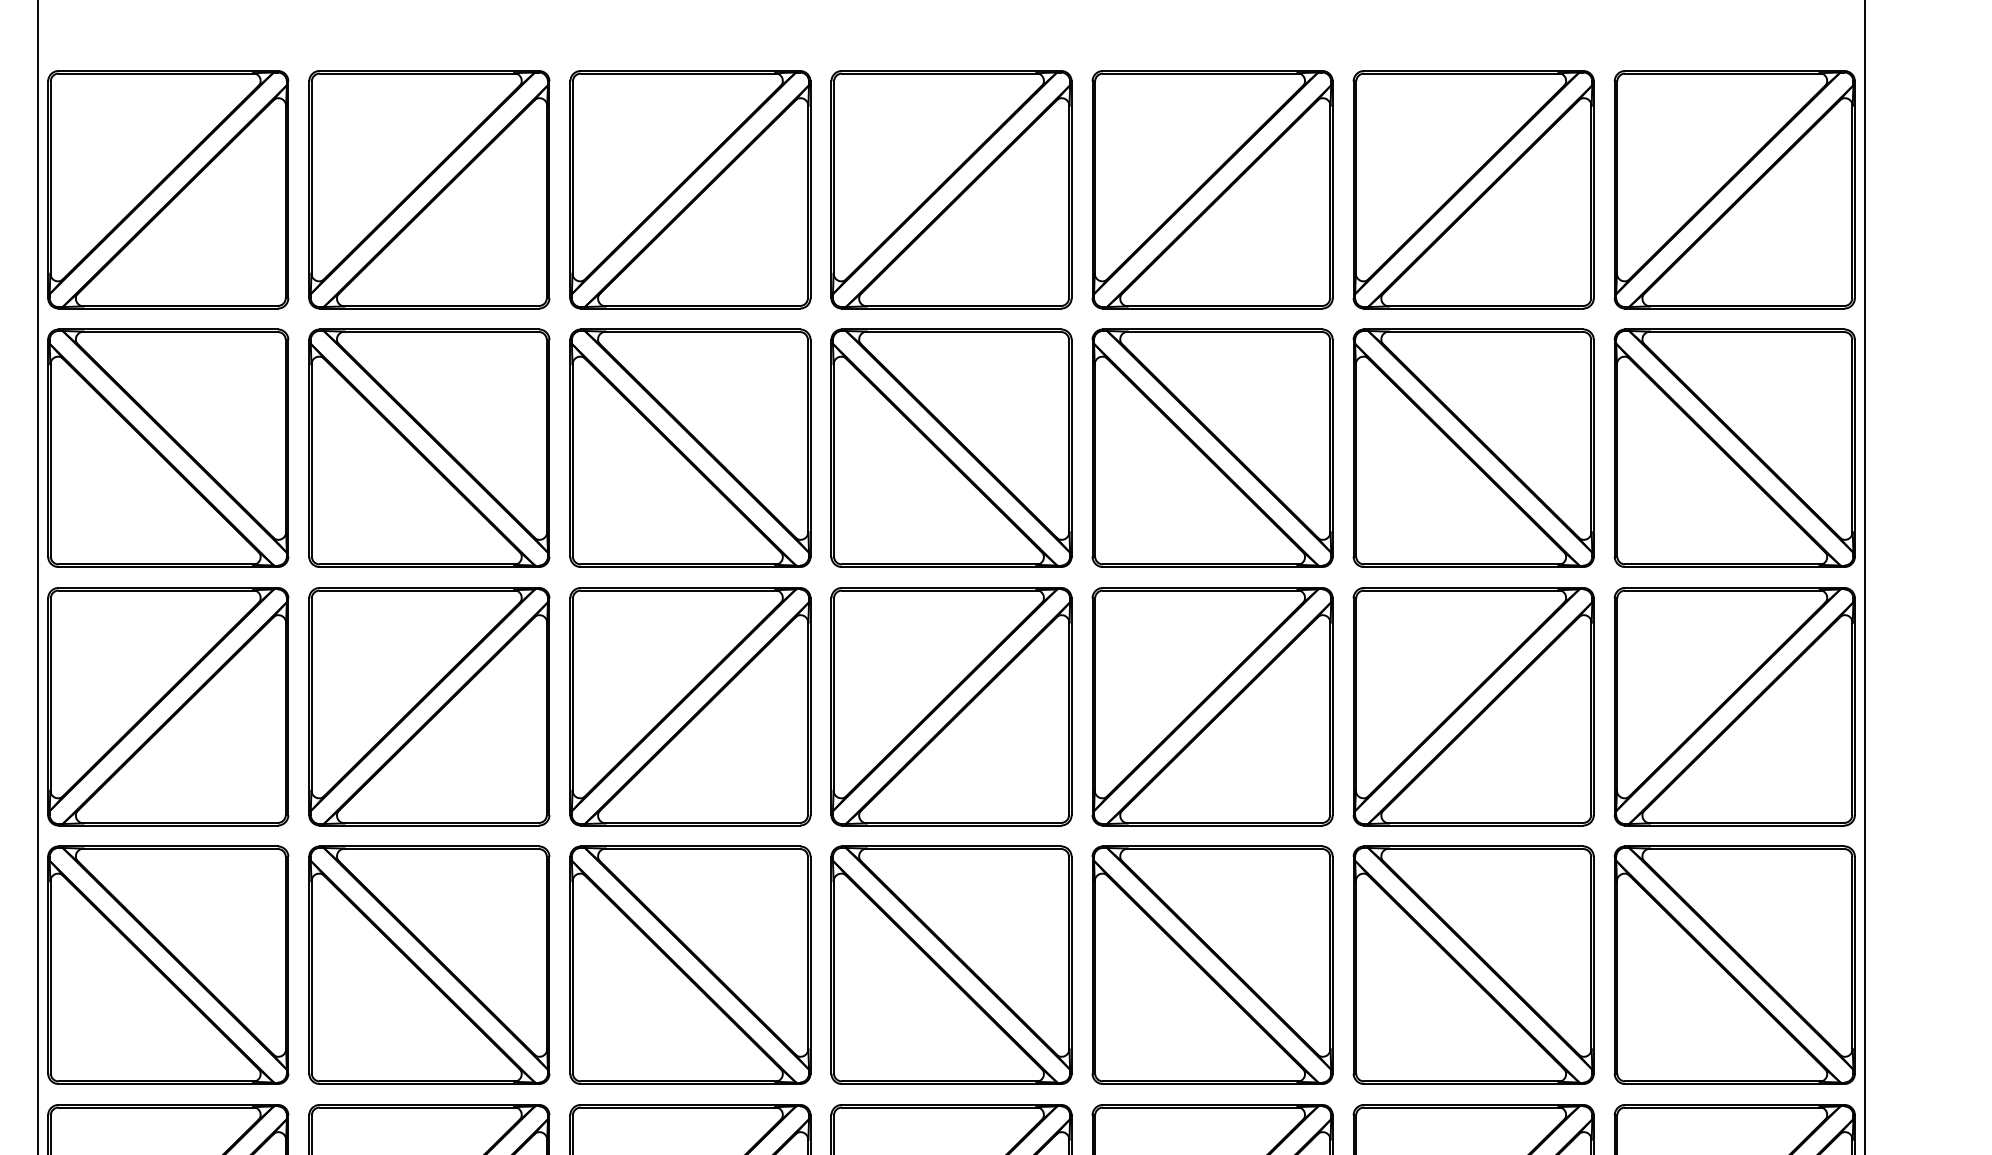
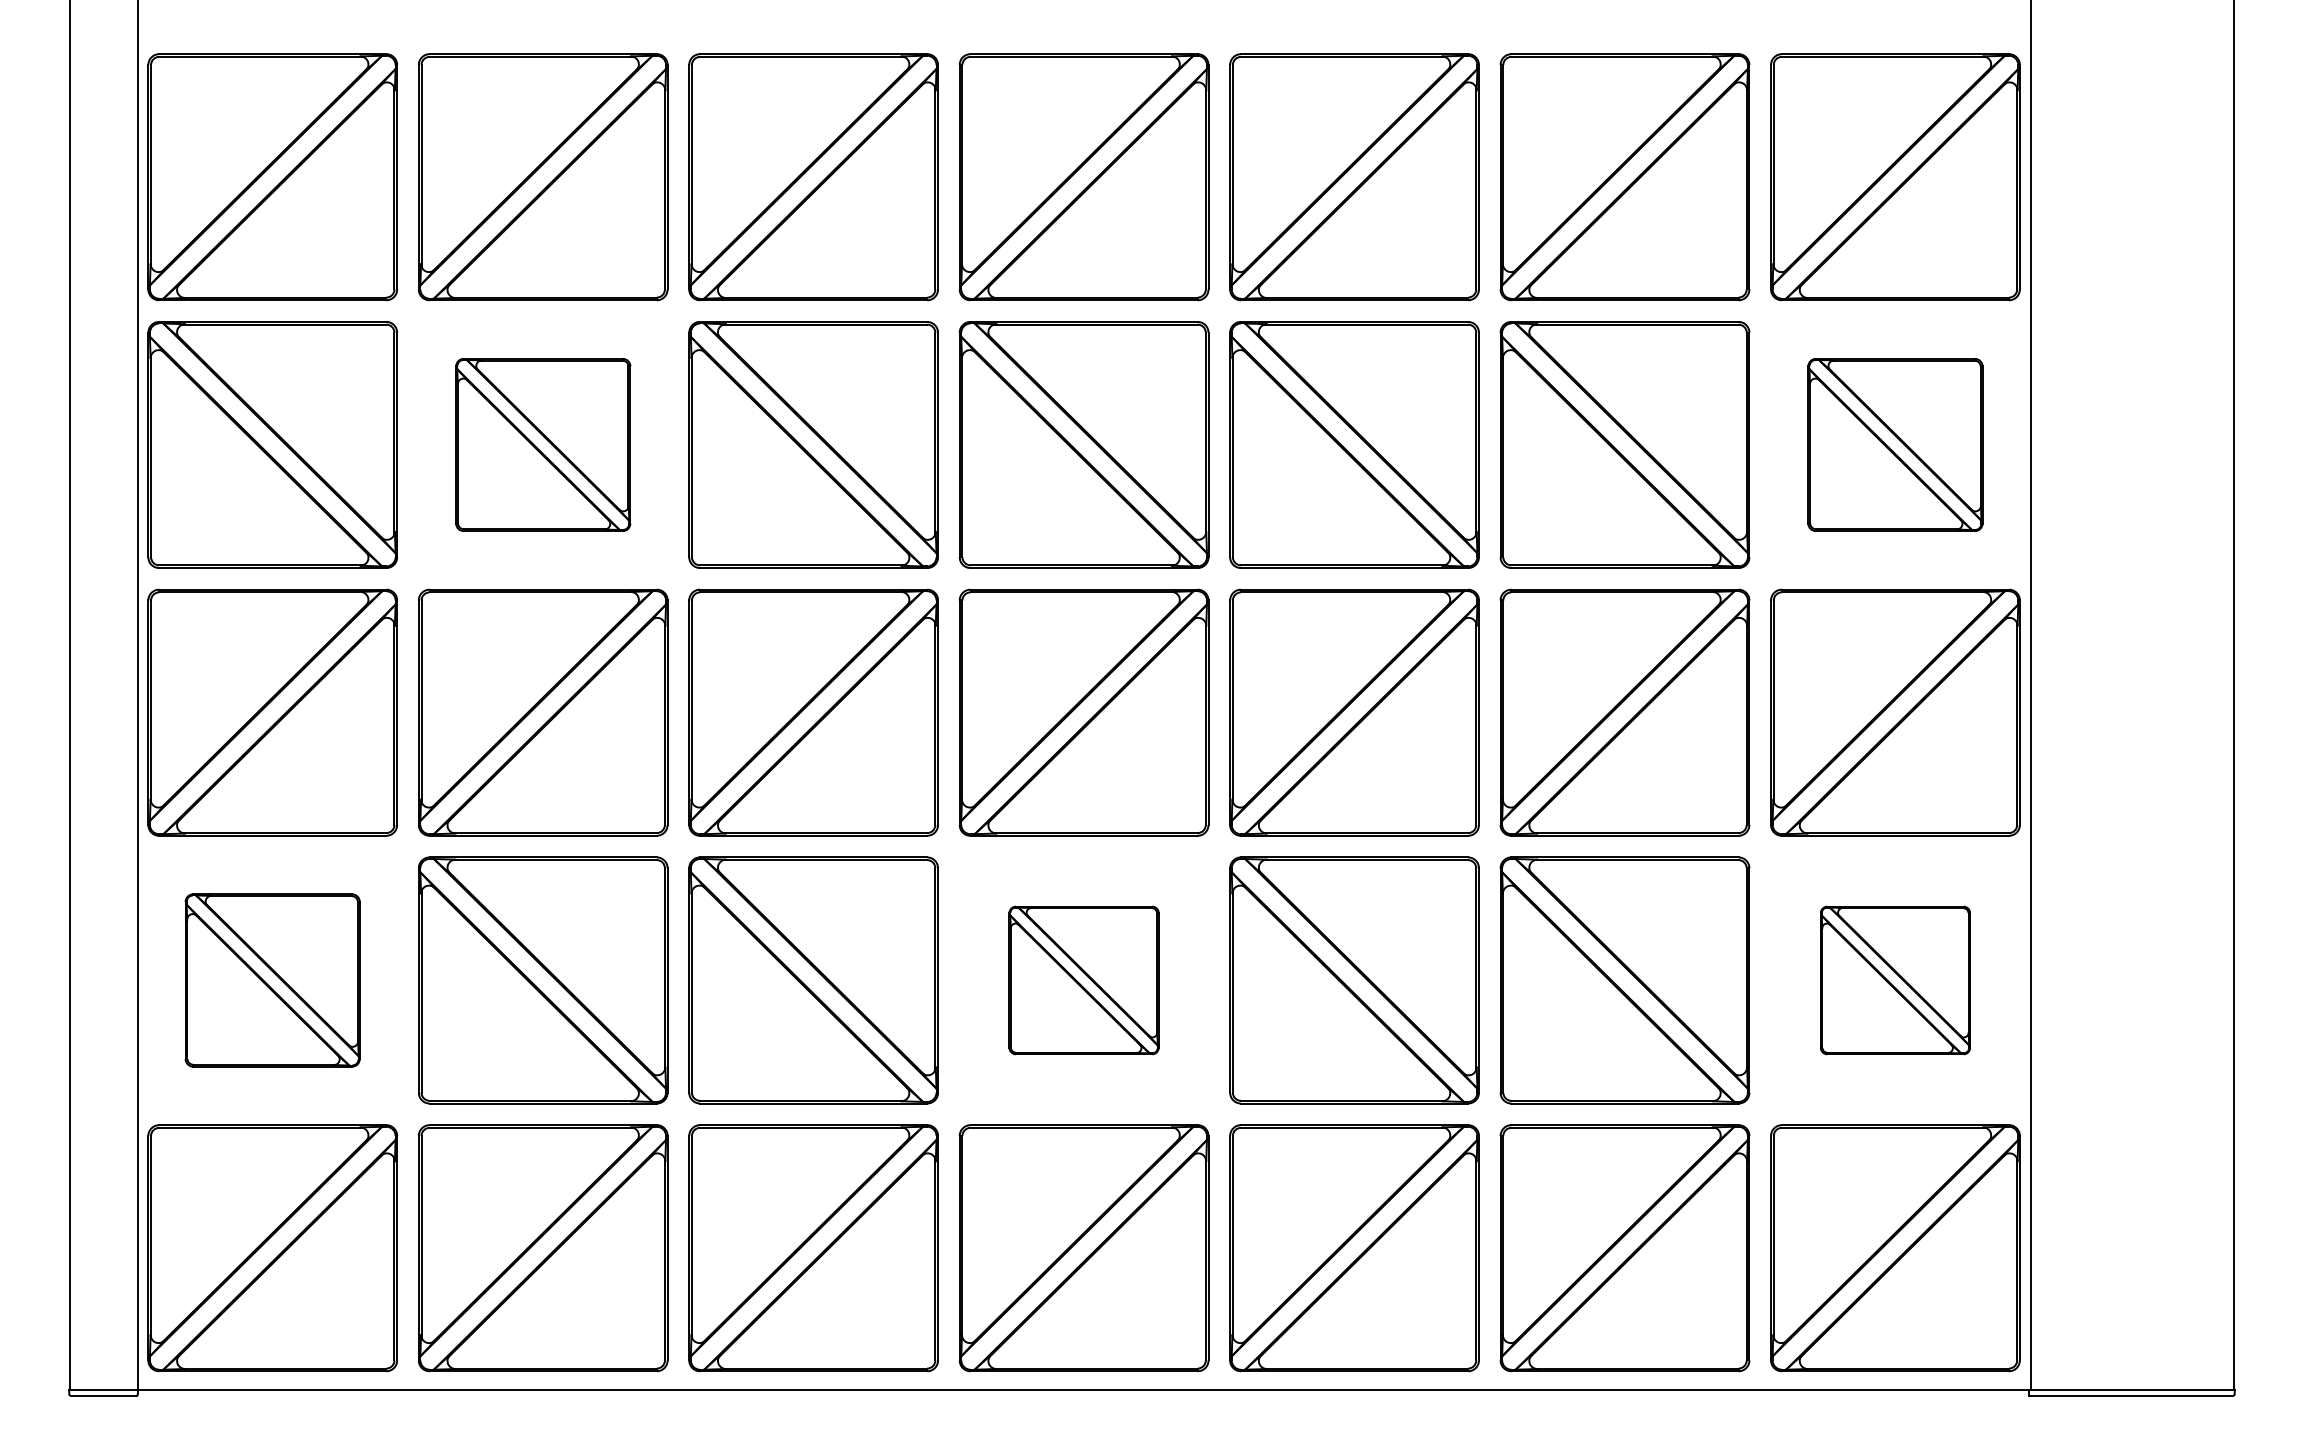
part: (429, 447) -> (543, 444), size x0.7
part: (1734, 447) -> (1895, 444), size x0.7
part: (168, 965) -> (272, 980), size x0.7
part: (950, 965) -> (1083, 980), size x0.6
part: (1734, 965) -> (1895, 980), size x0.6

